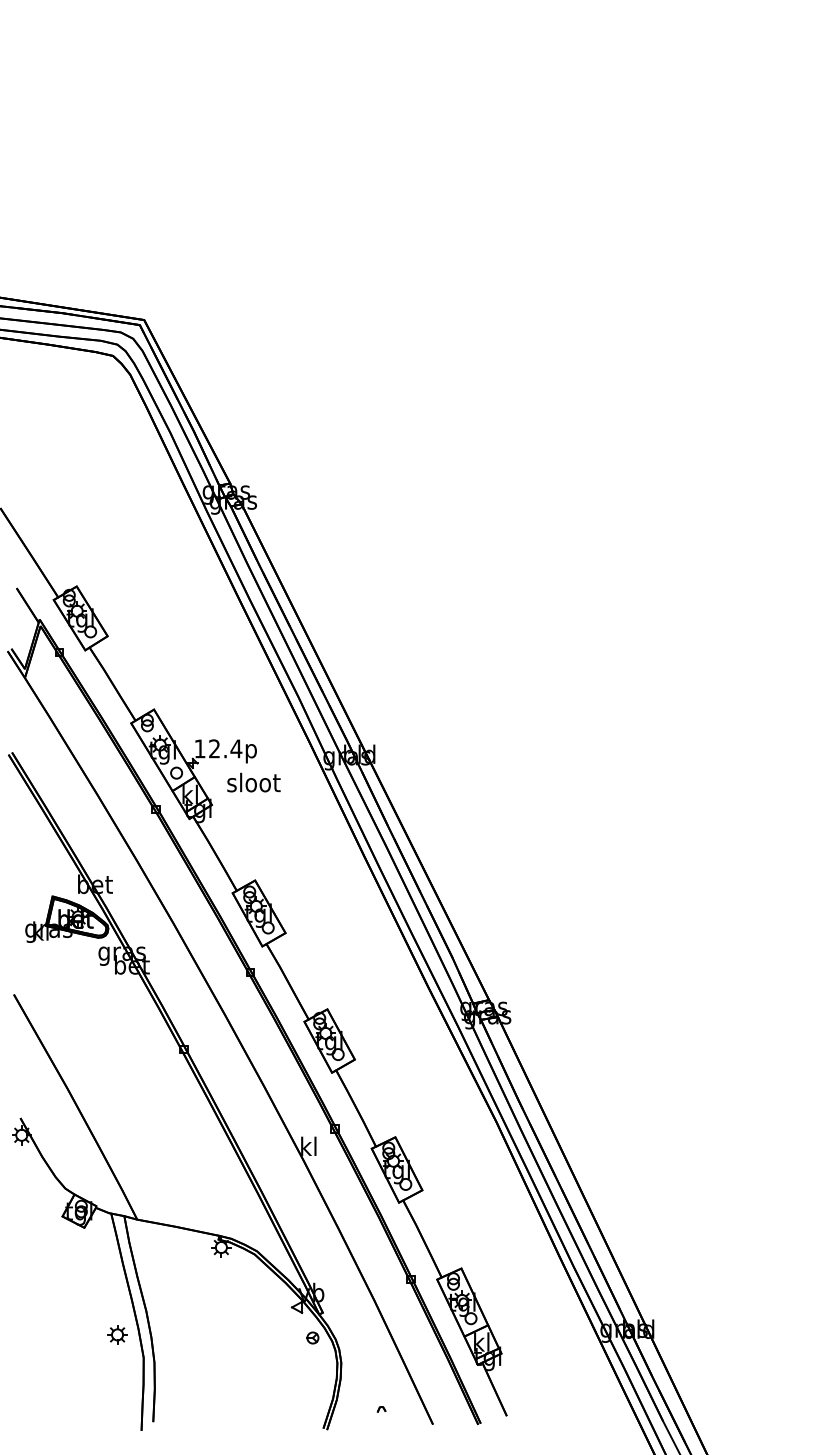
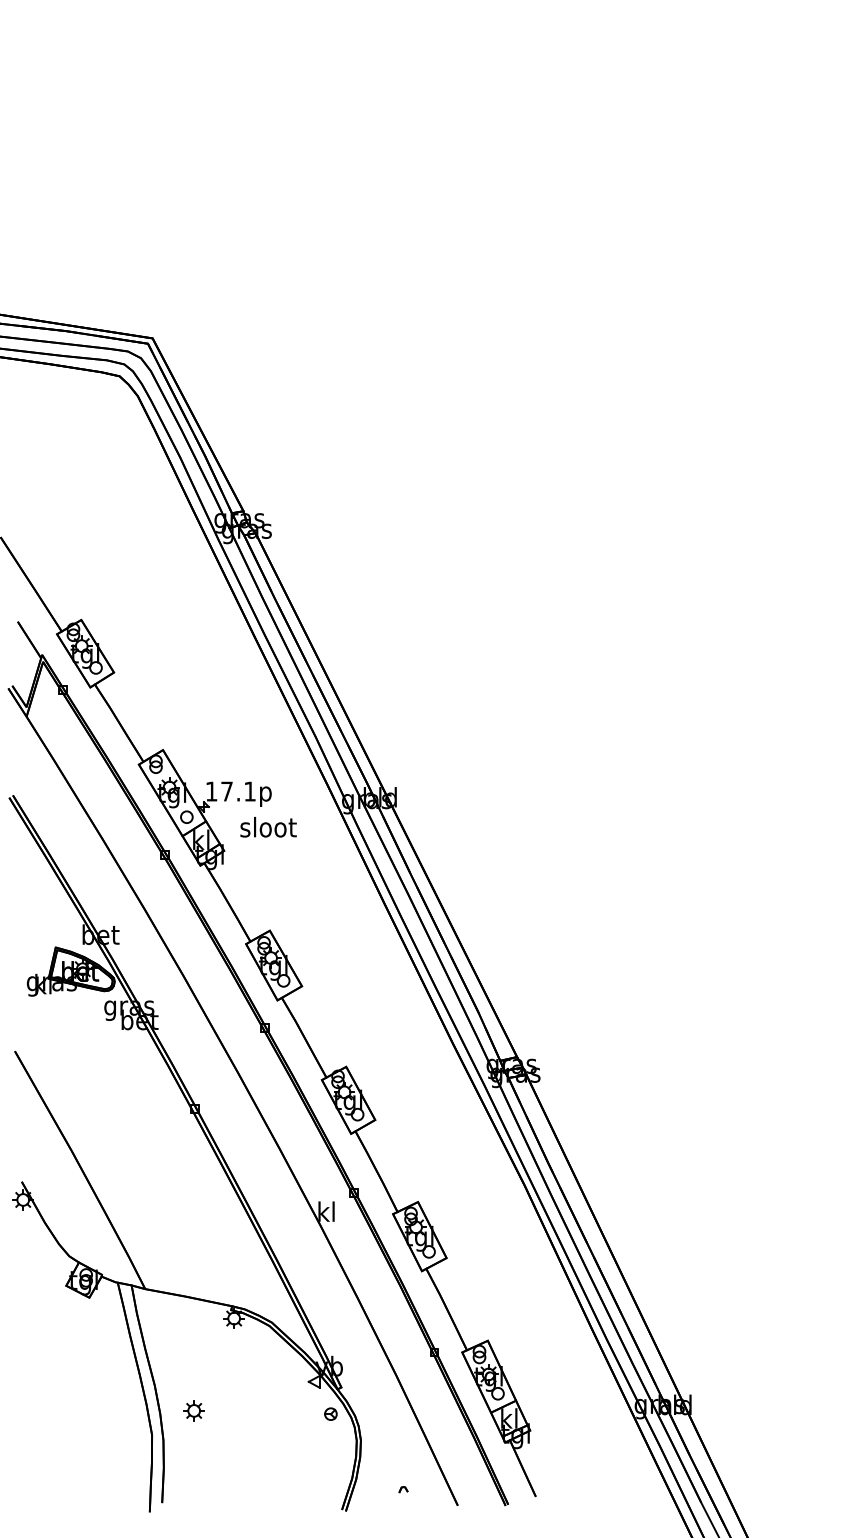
text: (225, 748) -> (238, 791), 12.4p -> 17.1p
part: (117, 1334) -> (194, 1410), moved

